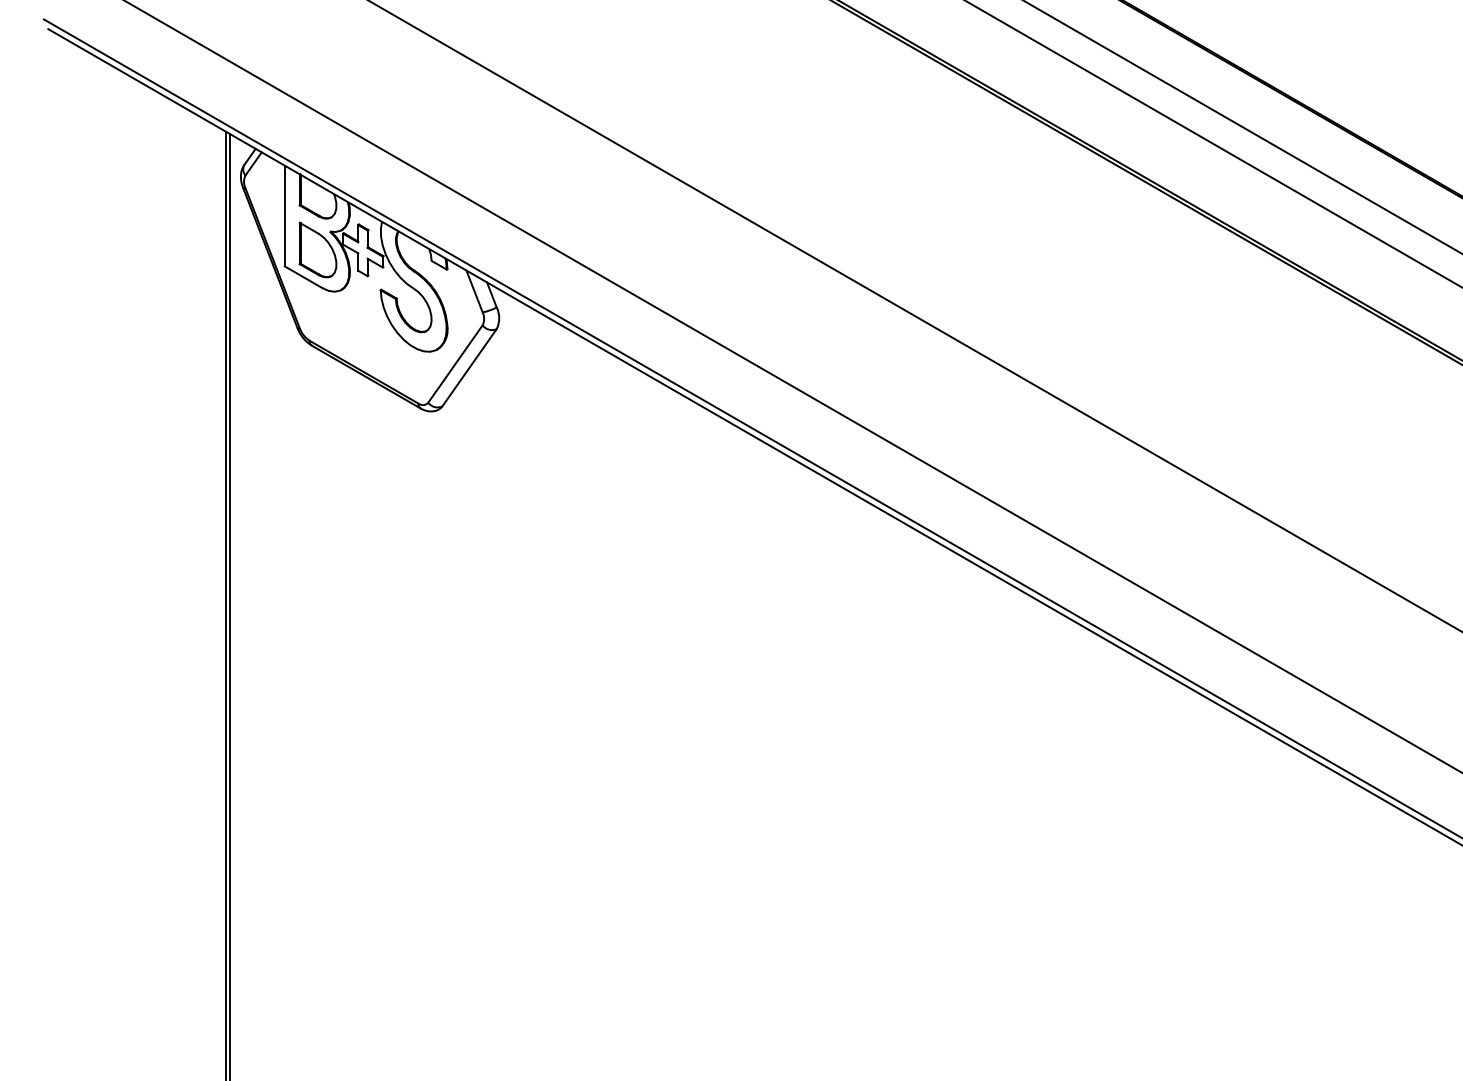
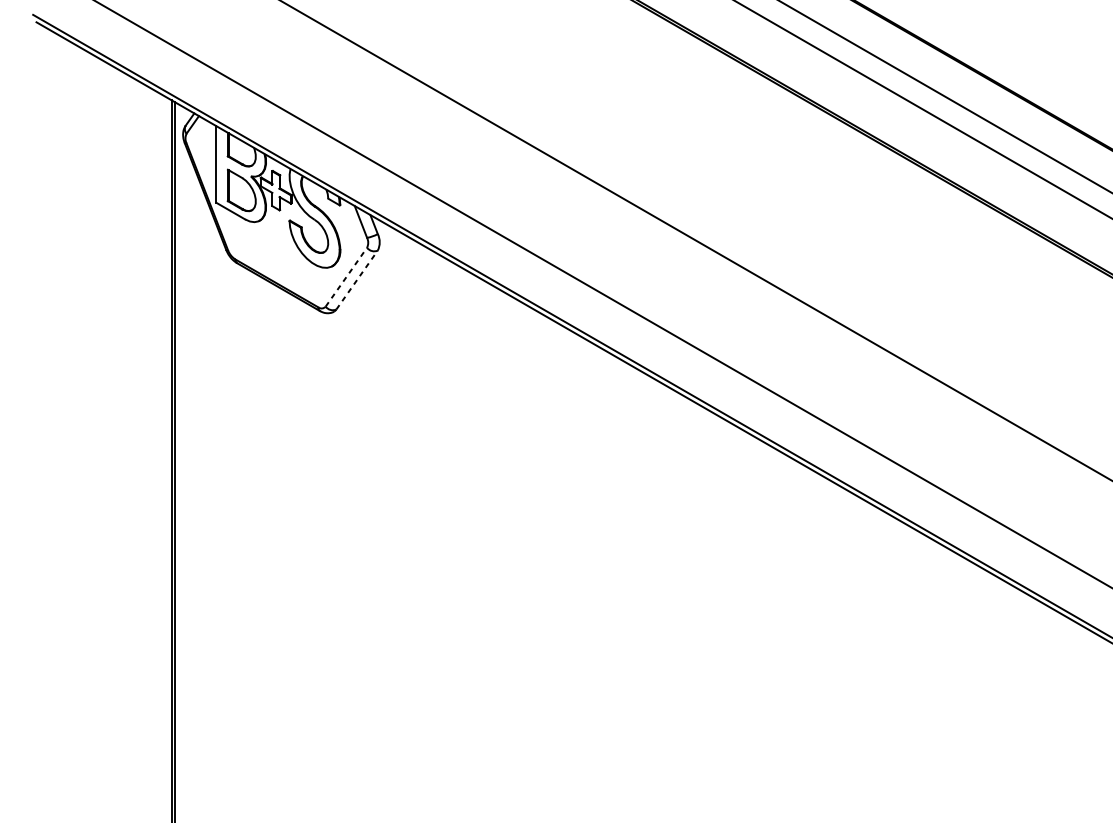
line: (455, 363) -> (346, 276), solid -> dashed
line: (469, 367) -> (357, 279), solid -> dashed

